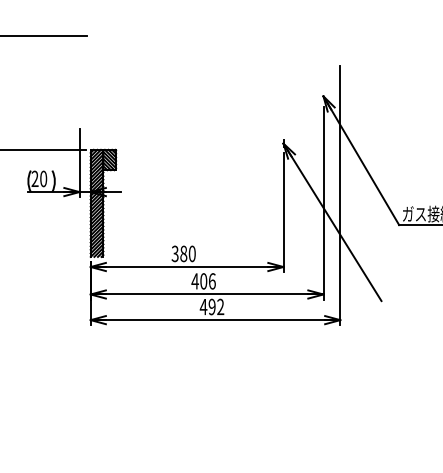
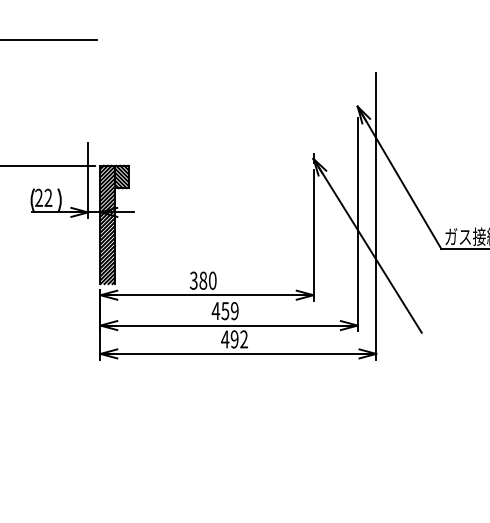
text: (43, 178) -> (48, 197), 20 -> 22
text: (207, 281) -> (229, 311), 406 -> 459

